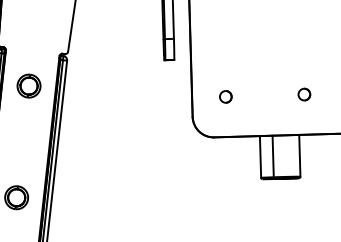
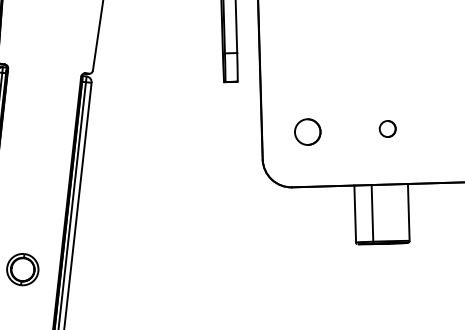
part: (28, 85) -> (38, 116), removed
part: (304, 94) -> (387, 128), moved
part: (225, 96) -> (307, 131), size x1.6

